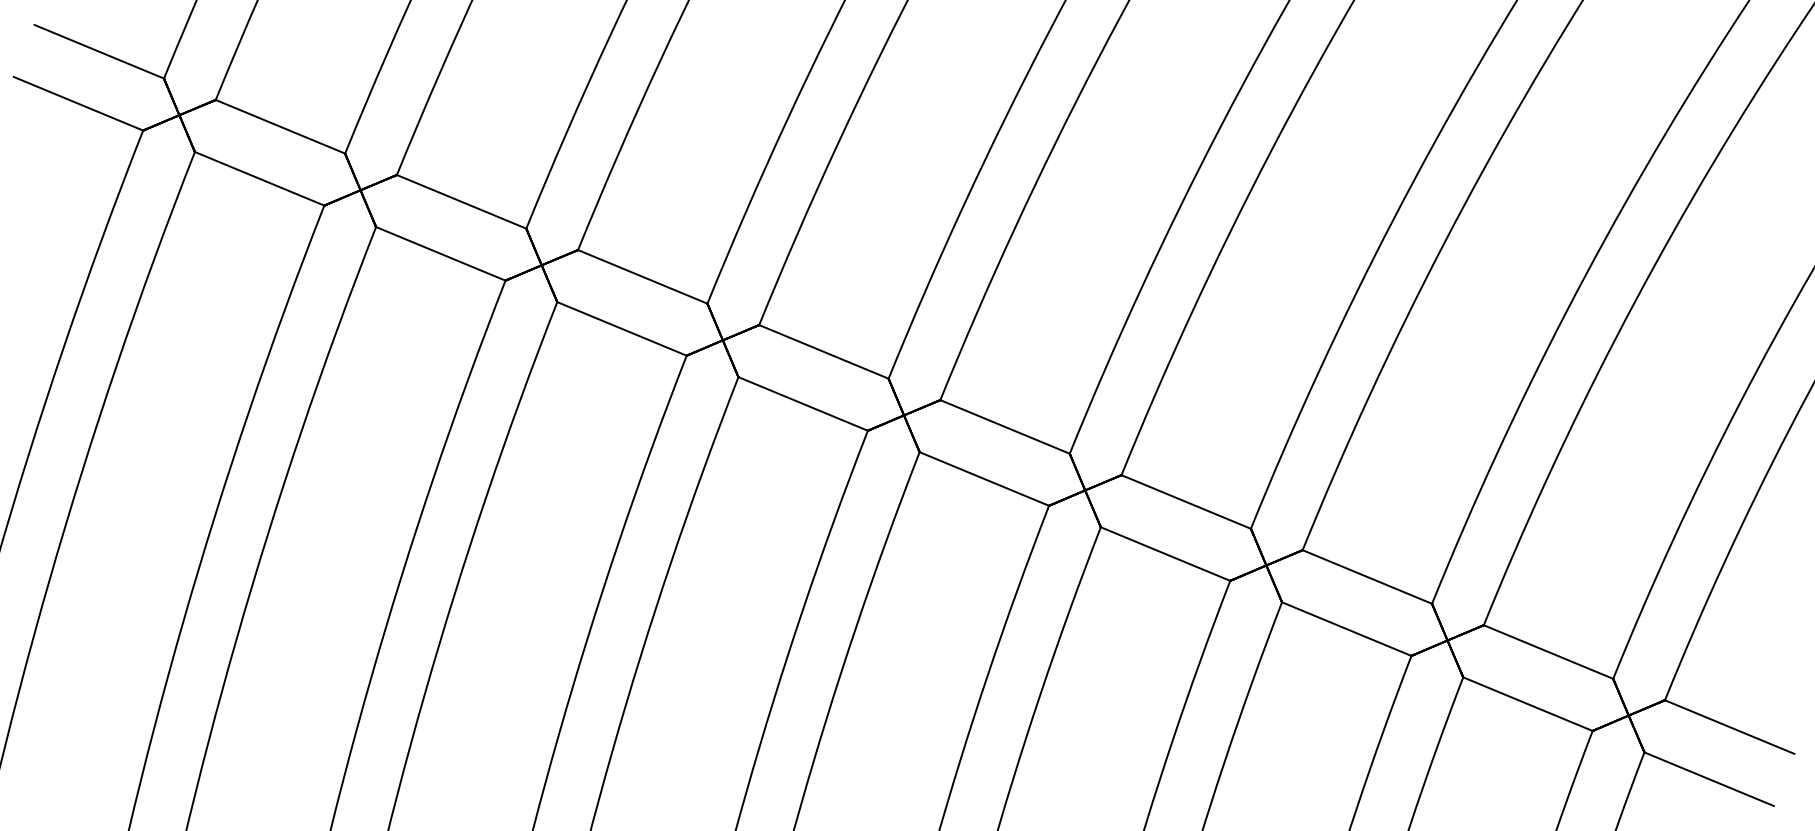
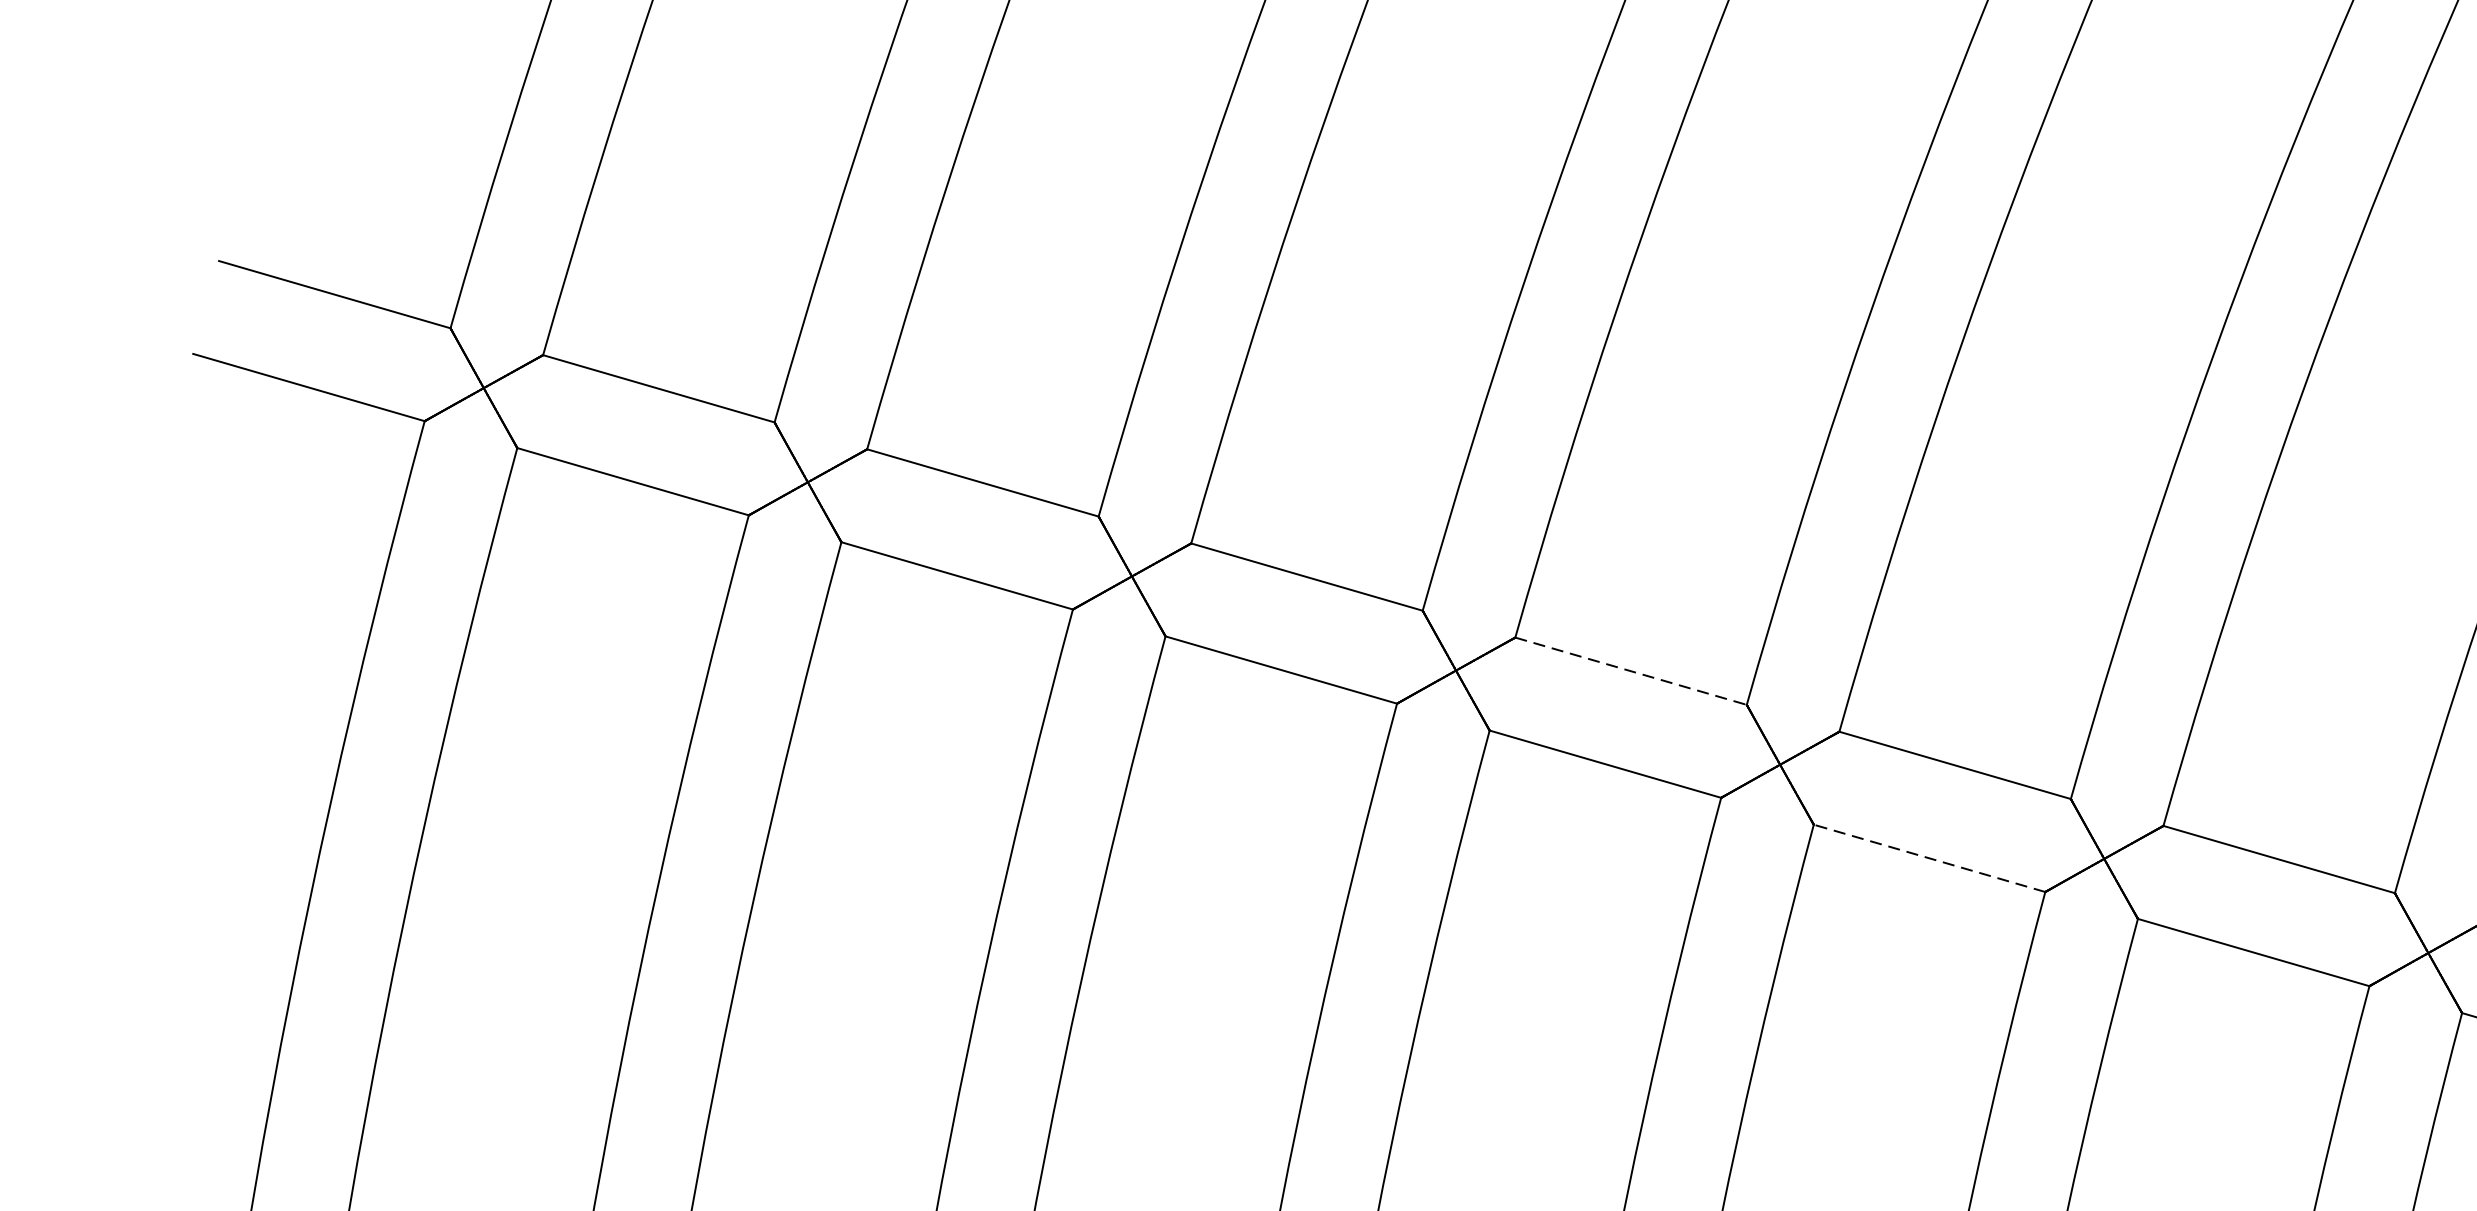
line: (824, 352) -> (1632, 672), solid -> dashed
line: (983, 478) -> (1927, 857), solid -> dashed

